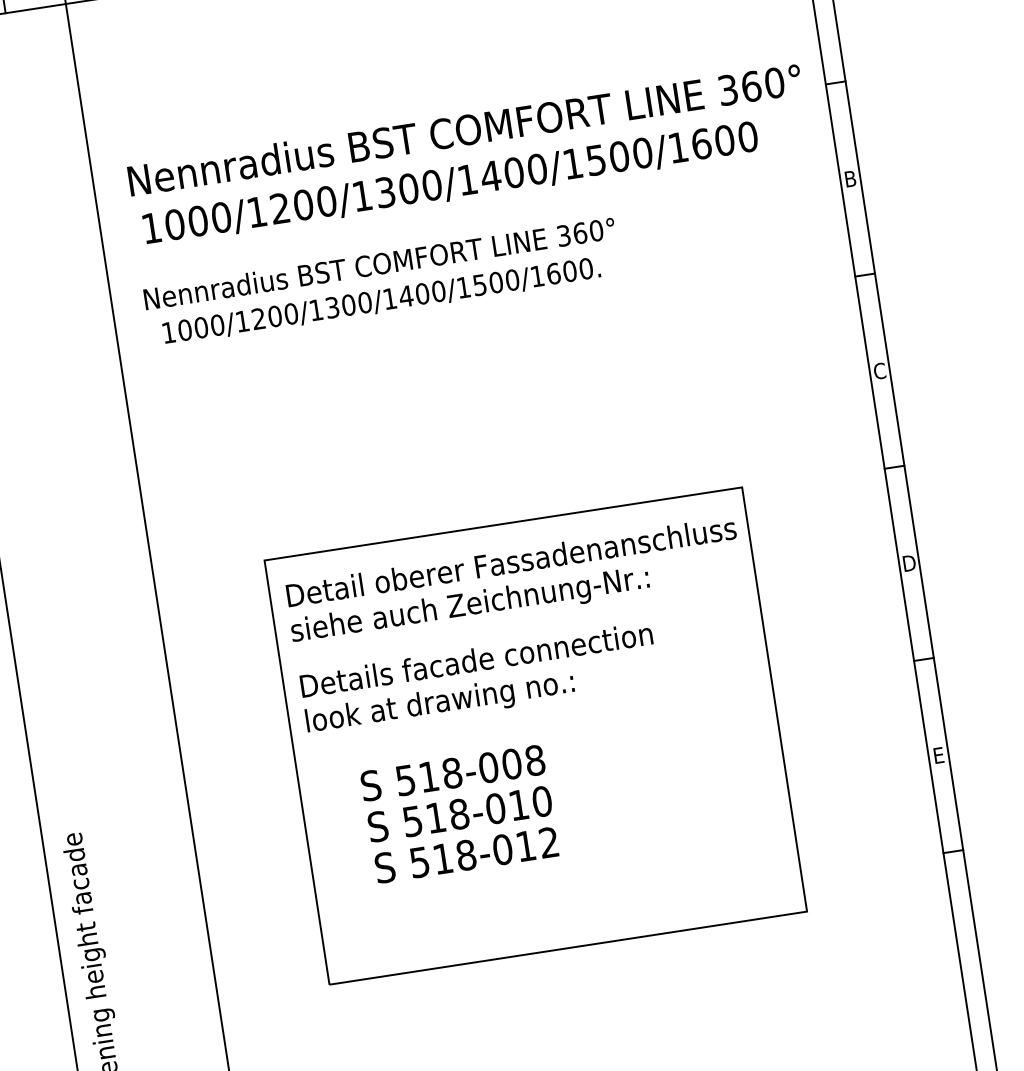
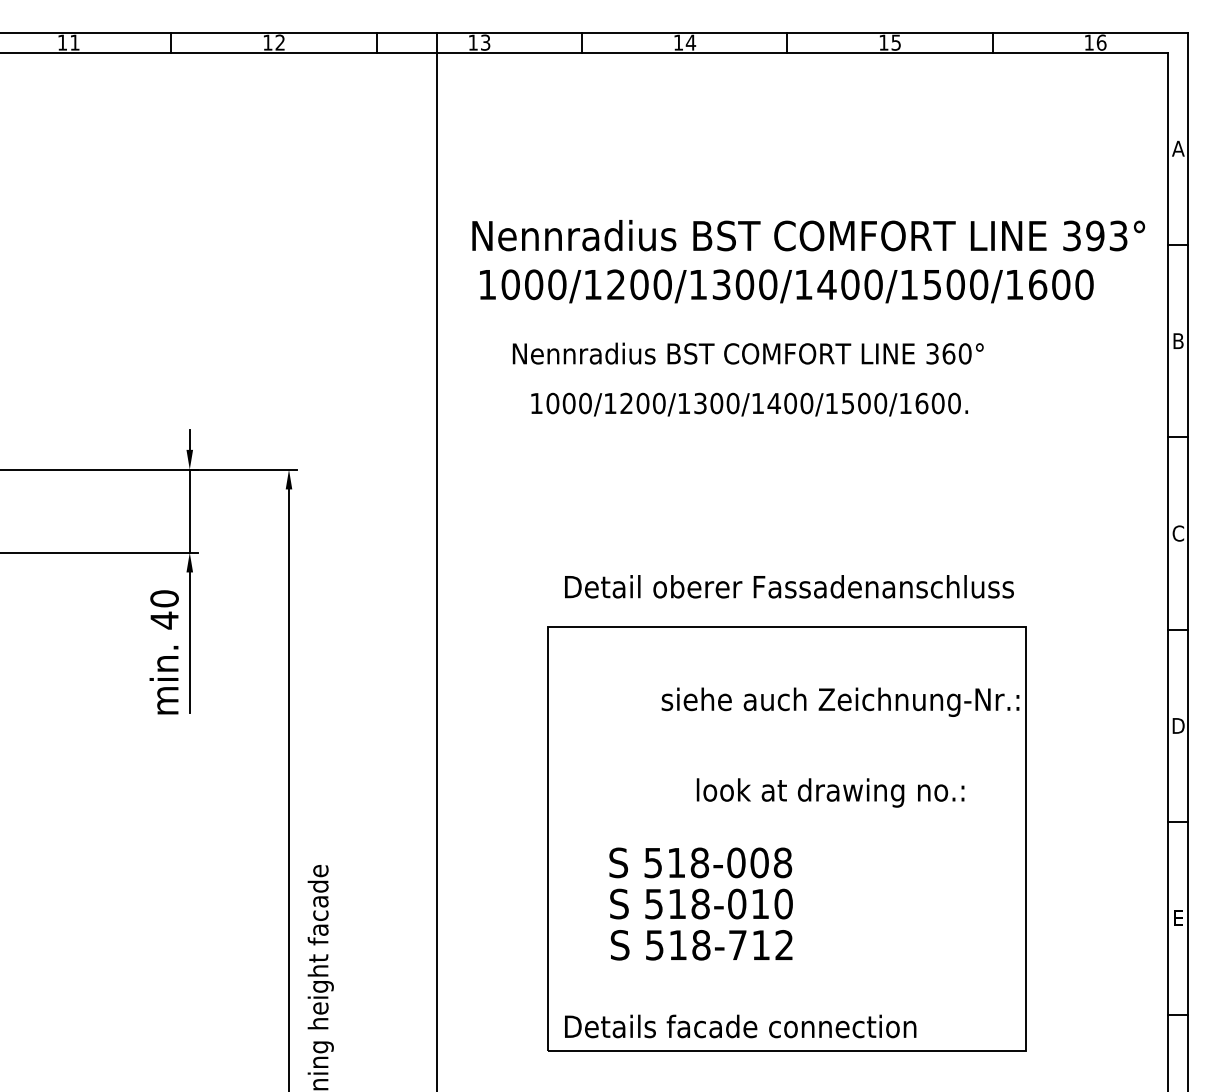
text: (762, 84) -> (1106, 235), 360° -> 393°
text: (378, 263) -> (747, 353), moved
text: (381, 301) -> (749, 404), moved
text: (511, 561) -> (789, 586), moved
text: (470, 605) -> (840, 701), moved
text: (476, 659) -> (740, 1026), moved
text: (440, 703) -> (830, 792), moved
text: (502, 850) -> (737, 945), 518-012 -> 518-712

